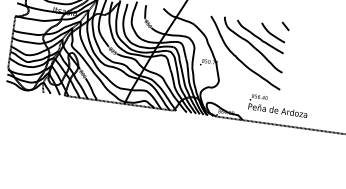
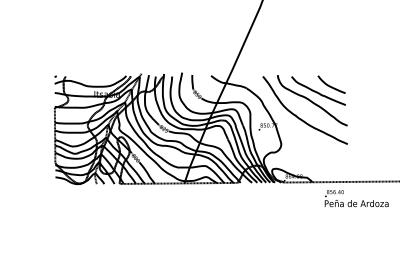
line: (285, 25) -> (343, 75), removed
text: (278, 105) -> (356, 198), moved

